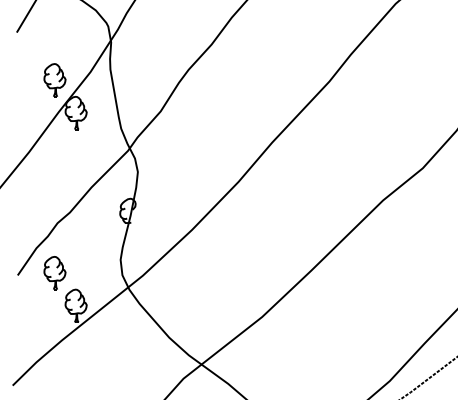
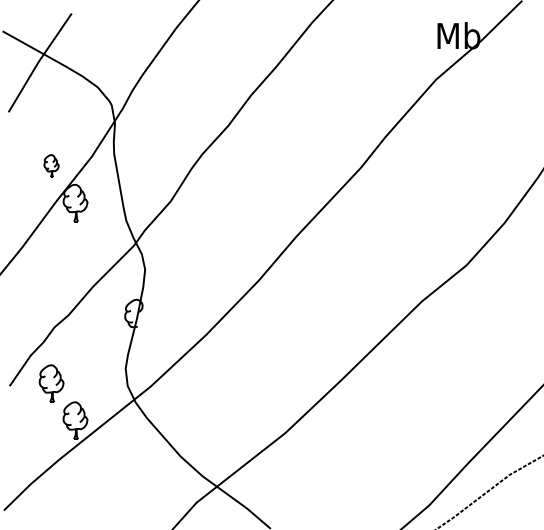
part: (54, 79) -> (51, 165), size x0.6

